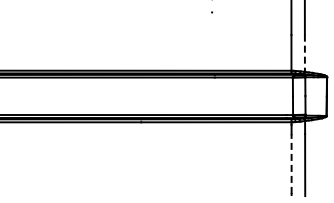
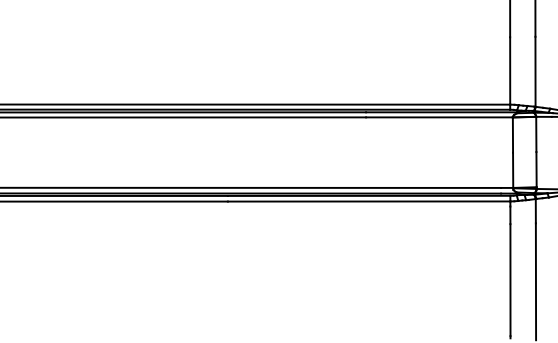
line: (304, 53) -> (534, 72), dashed -> solid
line: (291, 164) -> (510, 280), dashed -> solid

